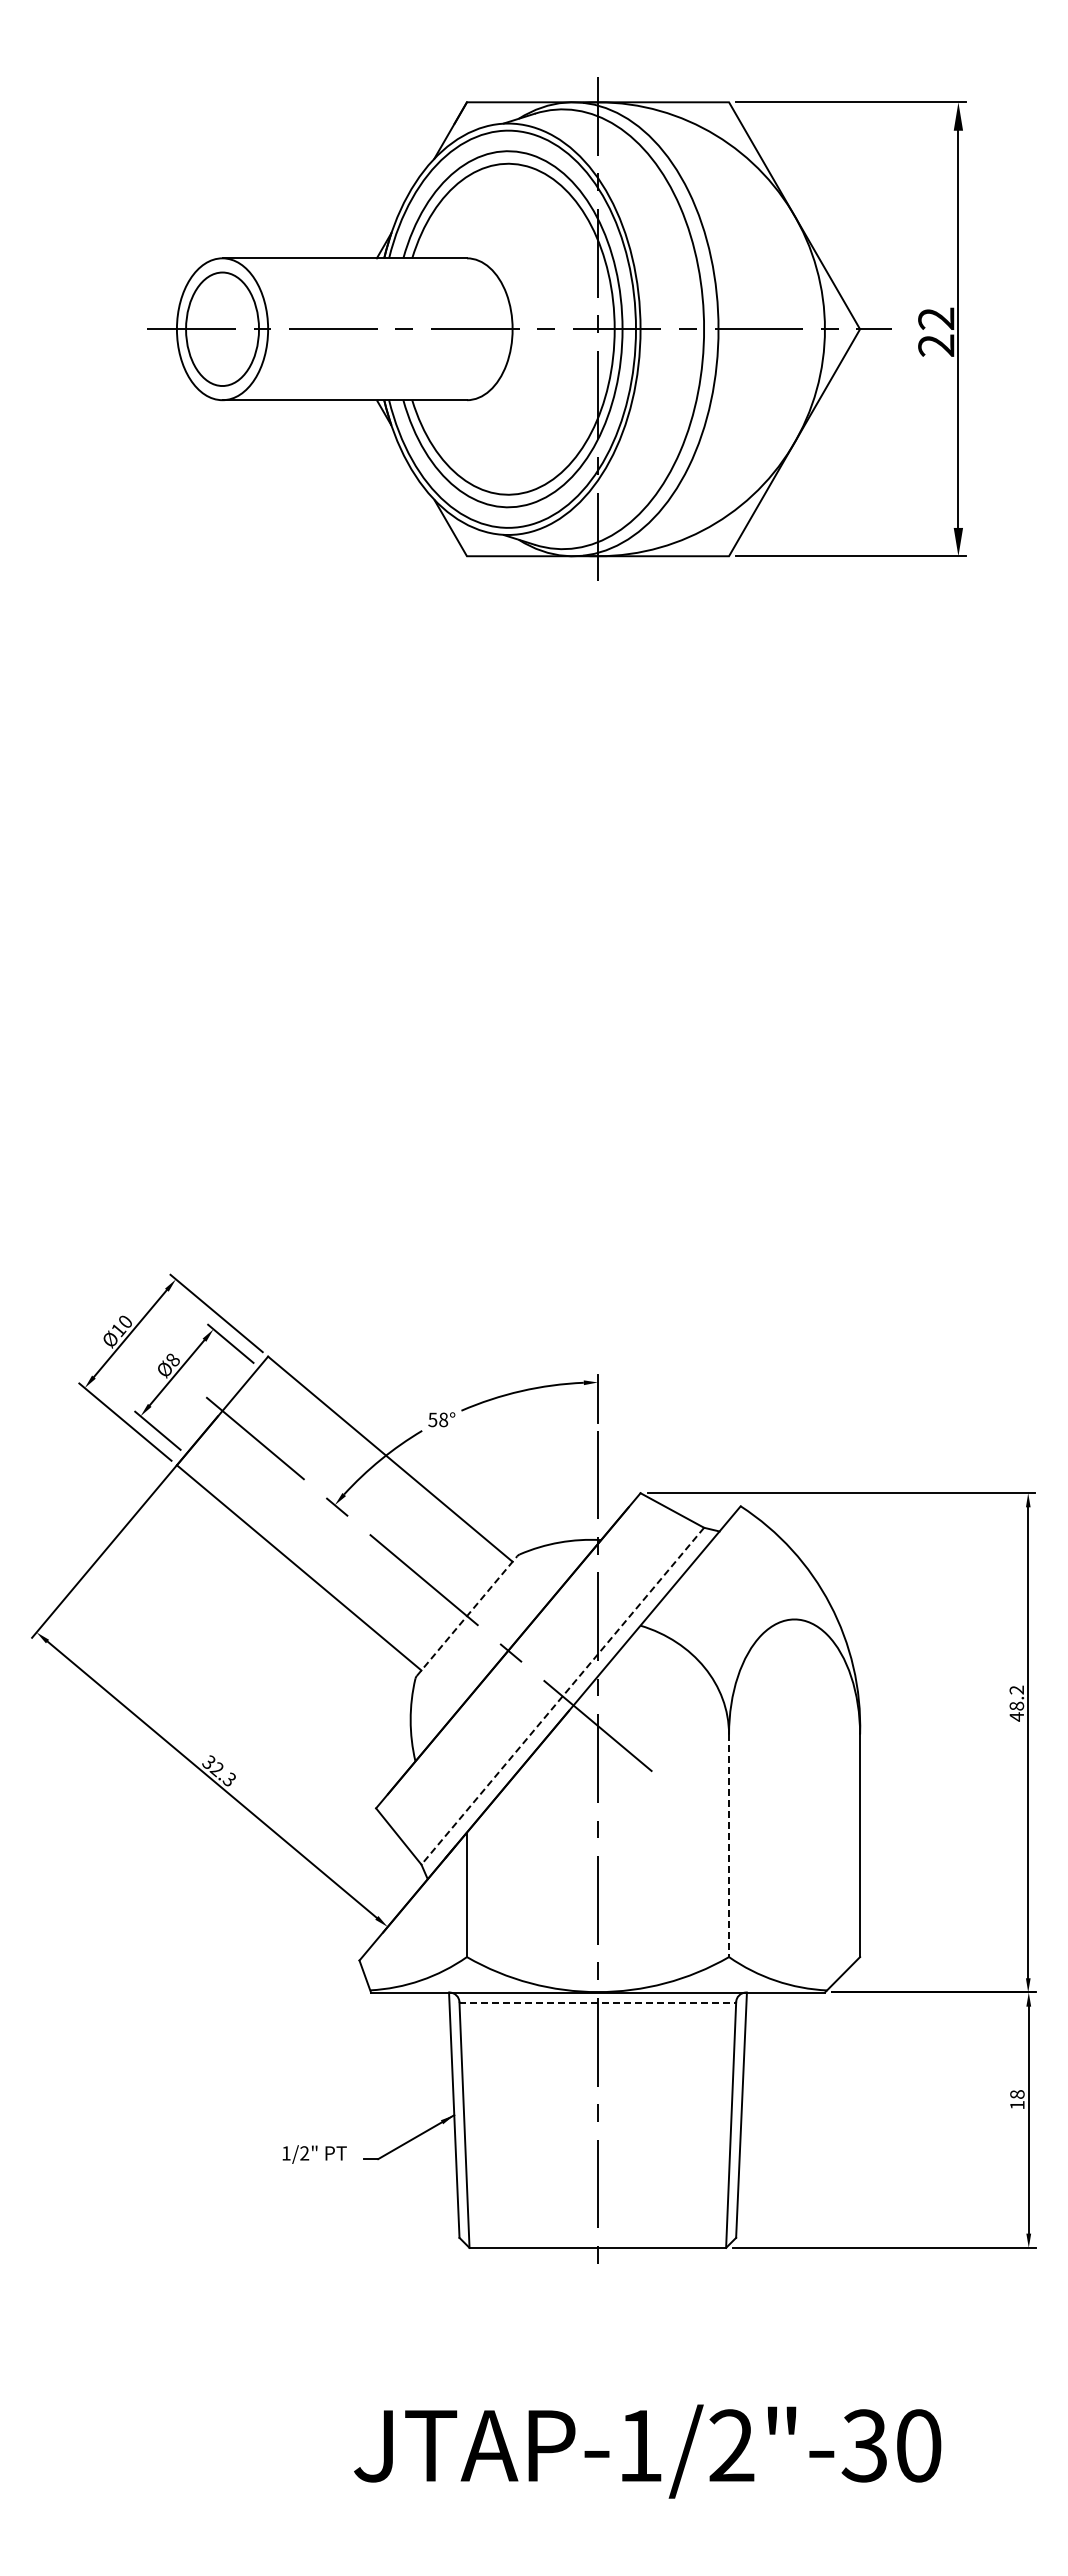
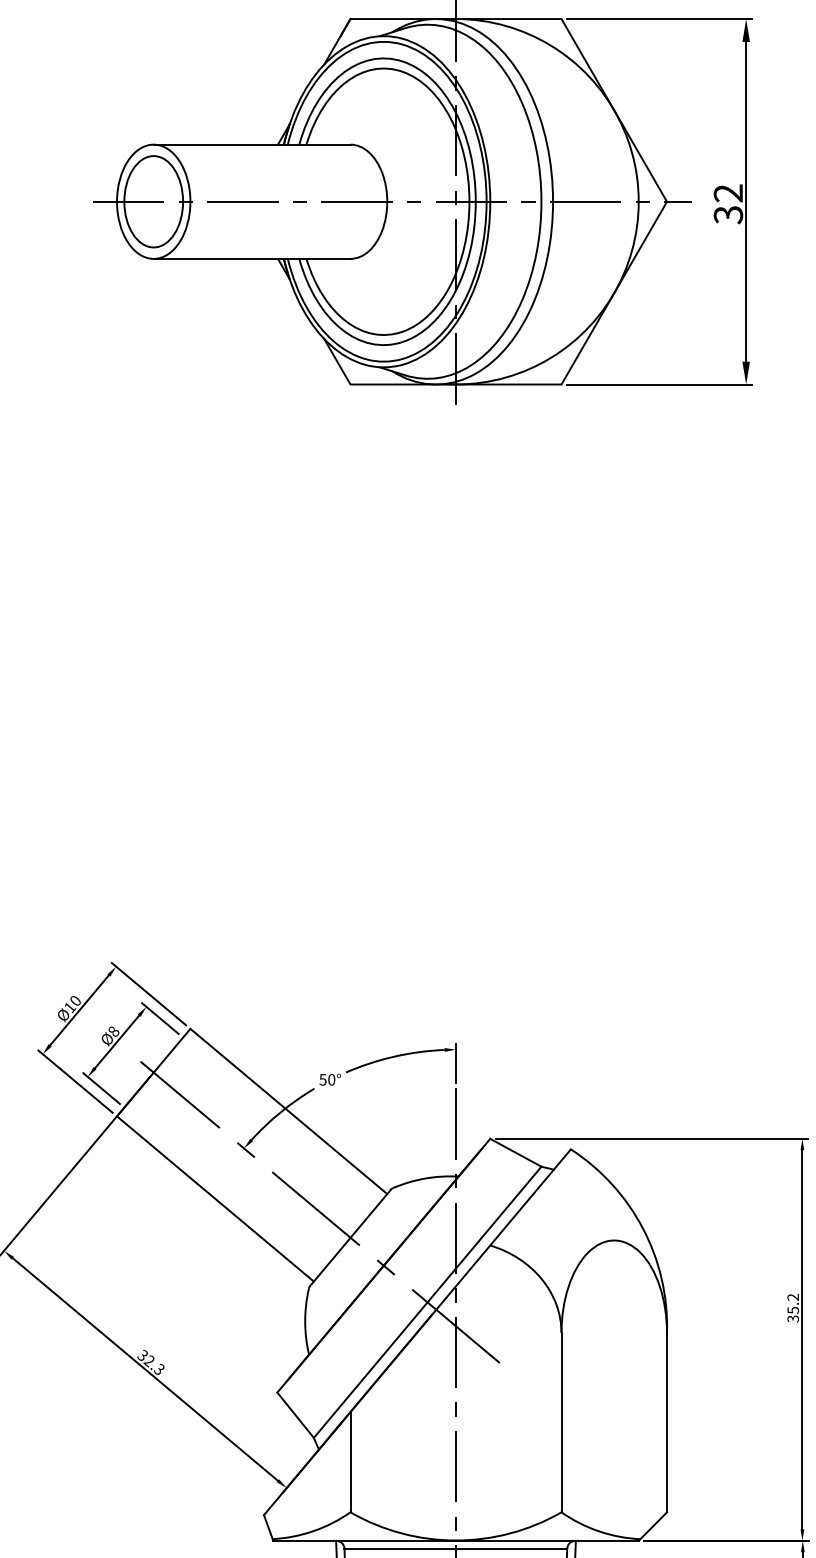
text: (936, 345) -> (728, 214), 22 -> 32
text: (443, 1419) -> (331, 1079), 58° -> 50°
line: (467, 1615) -> (350, 1237), dashed -> solid
line: (562, 1696) -> (427, 1302), dashed -> solid
text: (1016, 1711) -> (792, 1314), 48.2 -> 35.2
line: (729, 1846) -> (561, 1423), dashed -> solid
line: (598, 2002) -> (456, 1548), dashed -> solid

